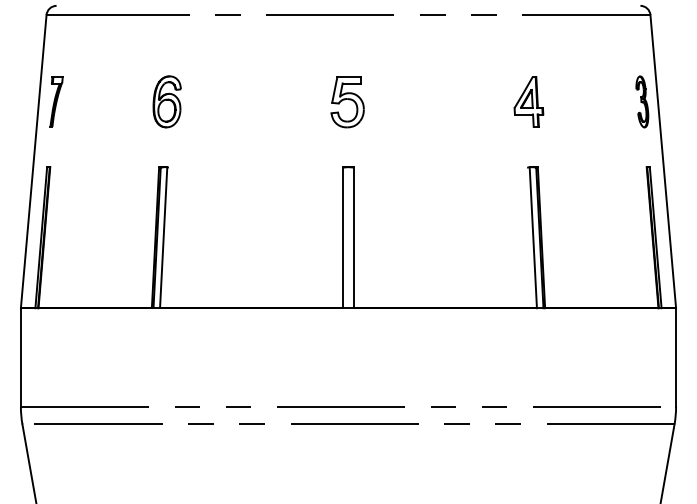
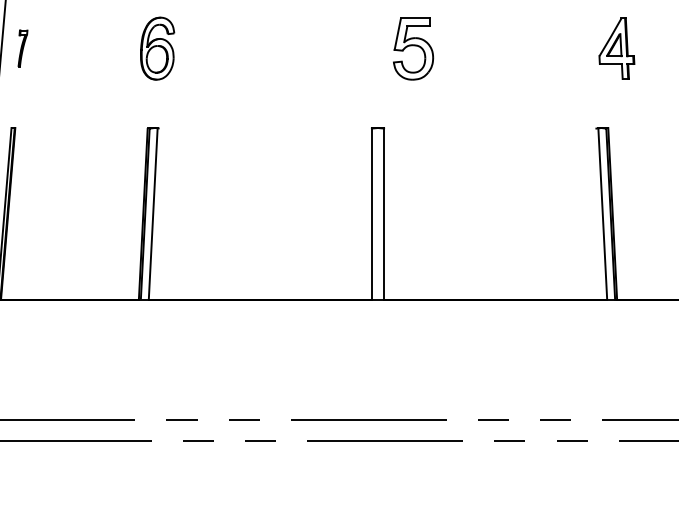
part: (56, 101) -> (22, 48), size x0.6
part: (528, 101) -> (616, 48), moved
part: (347, 102) -> (413, 49), moved

